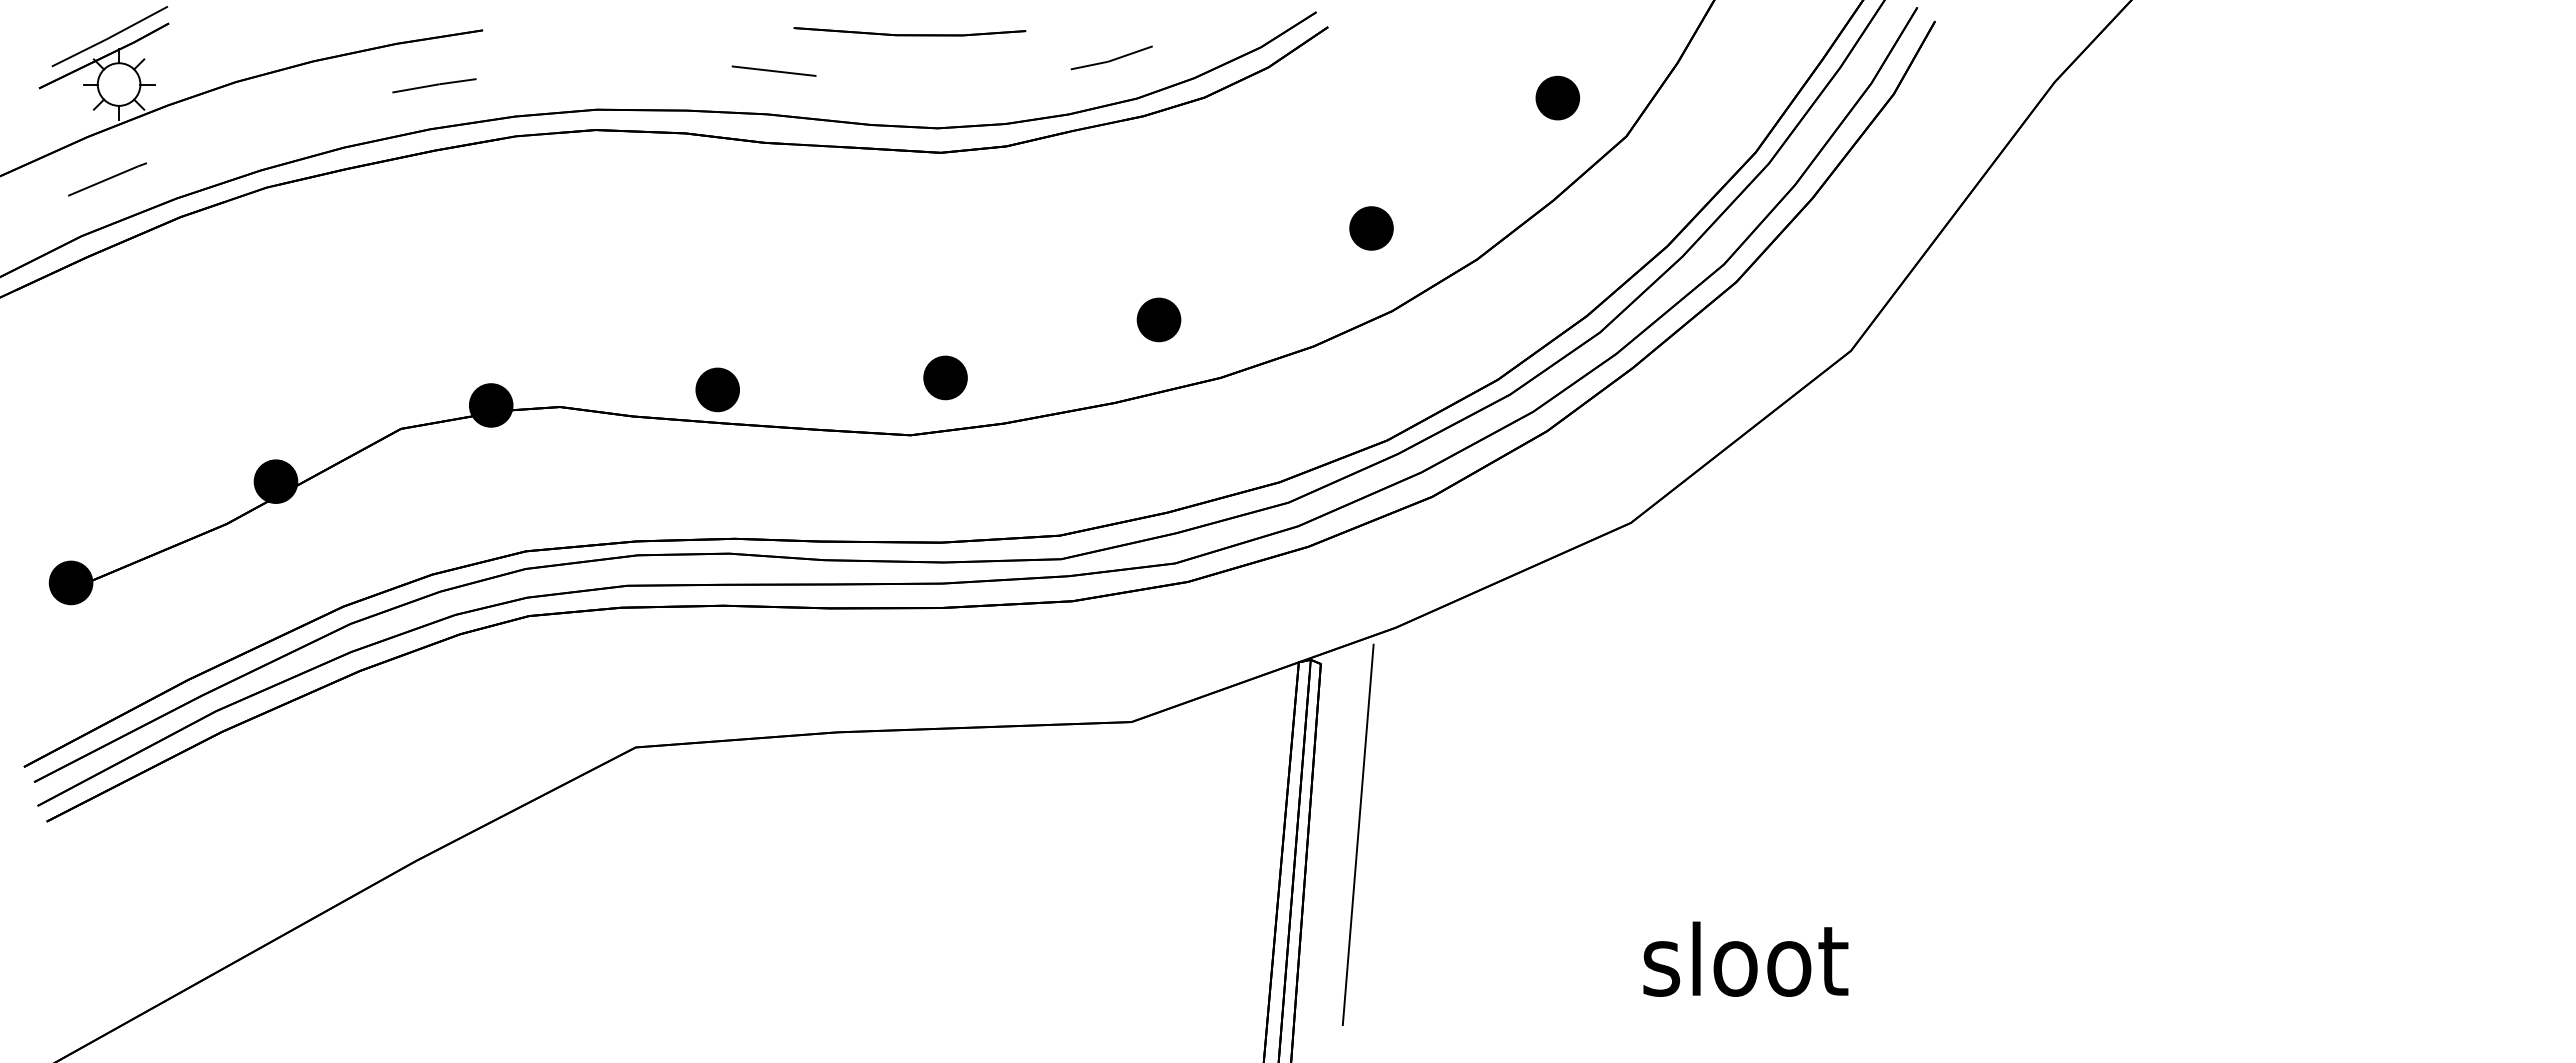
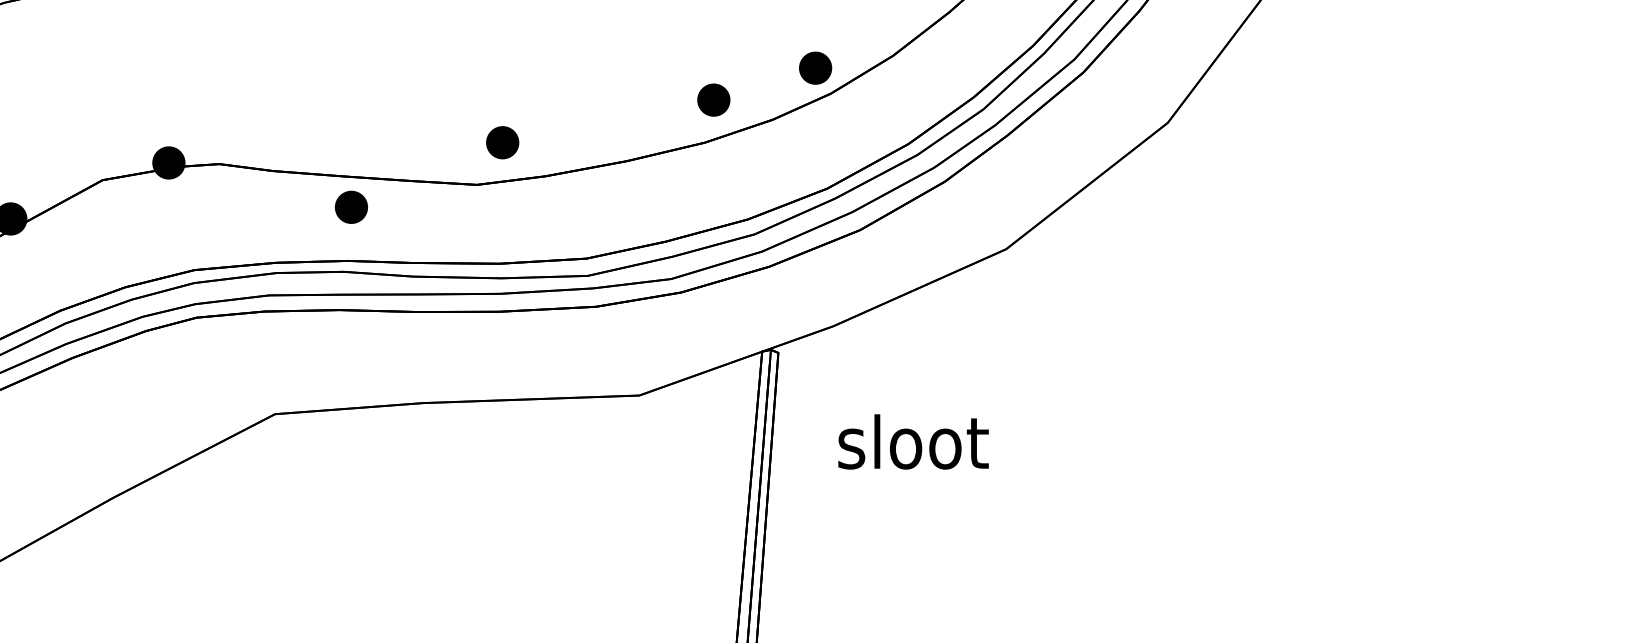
part: (1371, 228) -> (815, 68), moved
part: (1158, 319) -> (713, 99), moved
part: (717, 389) -> (351, 207), moved
line: (1357, 834) -> (805, 478), removed
text: (1745, 958) -> (913, 441), moved

